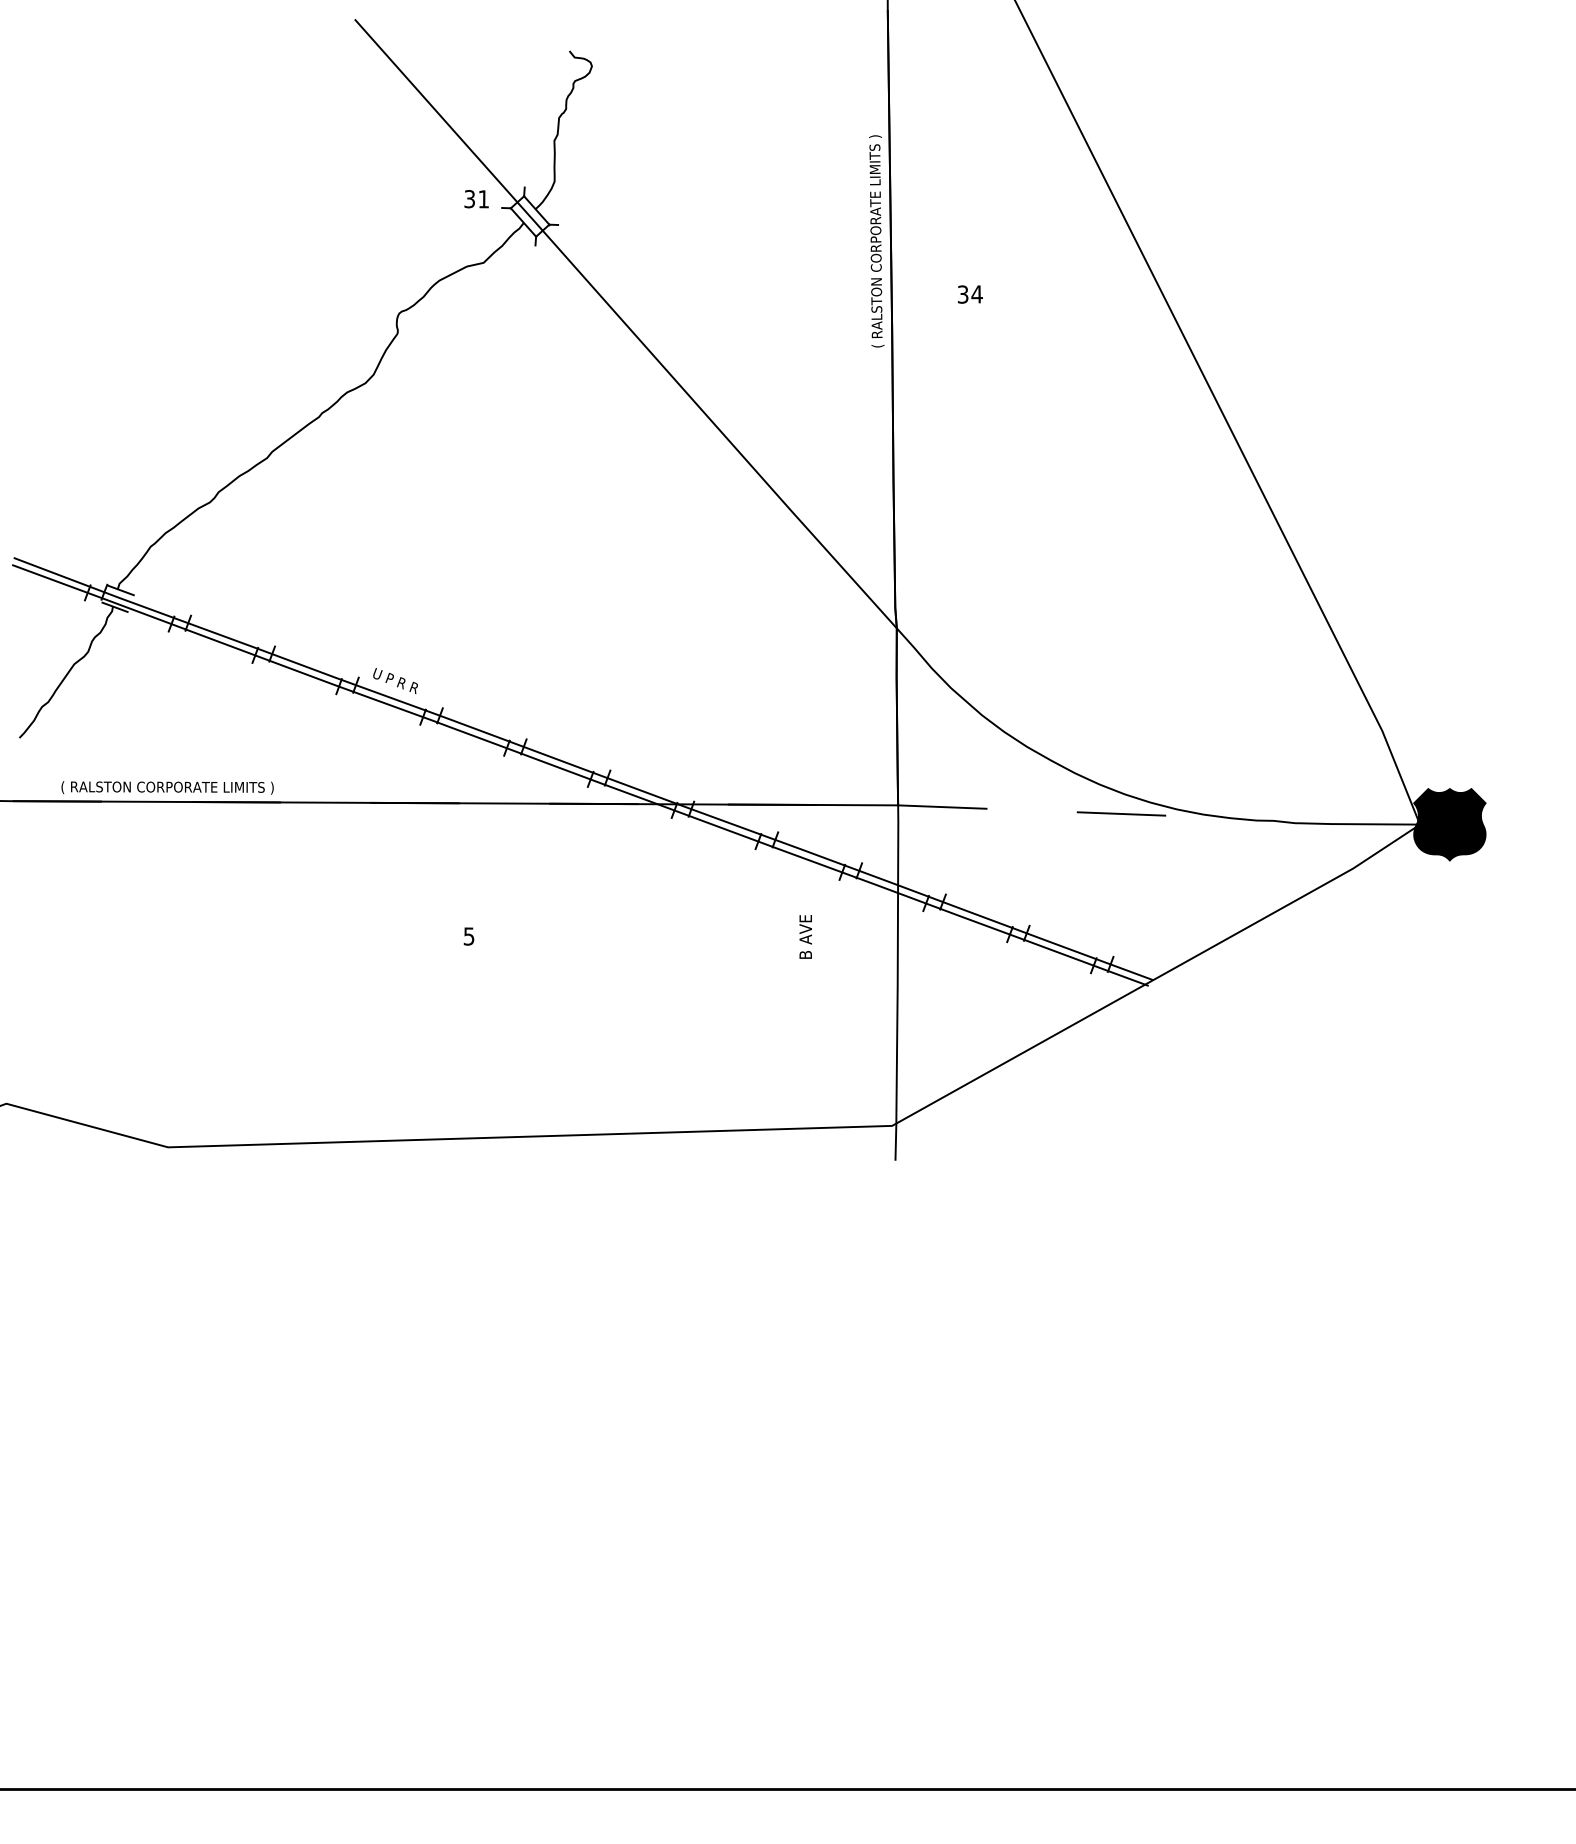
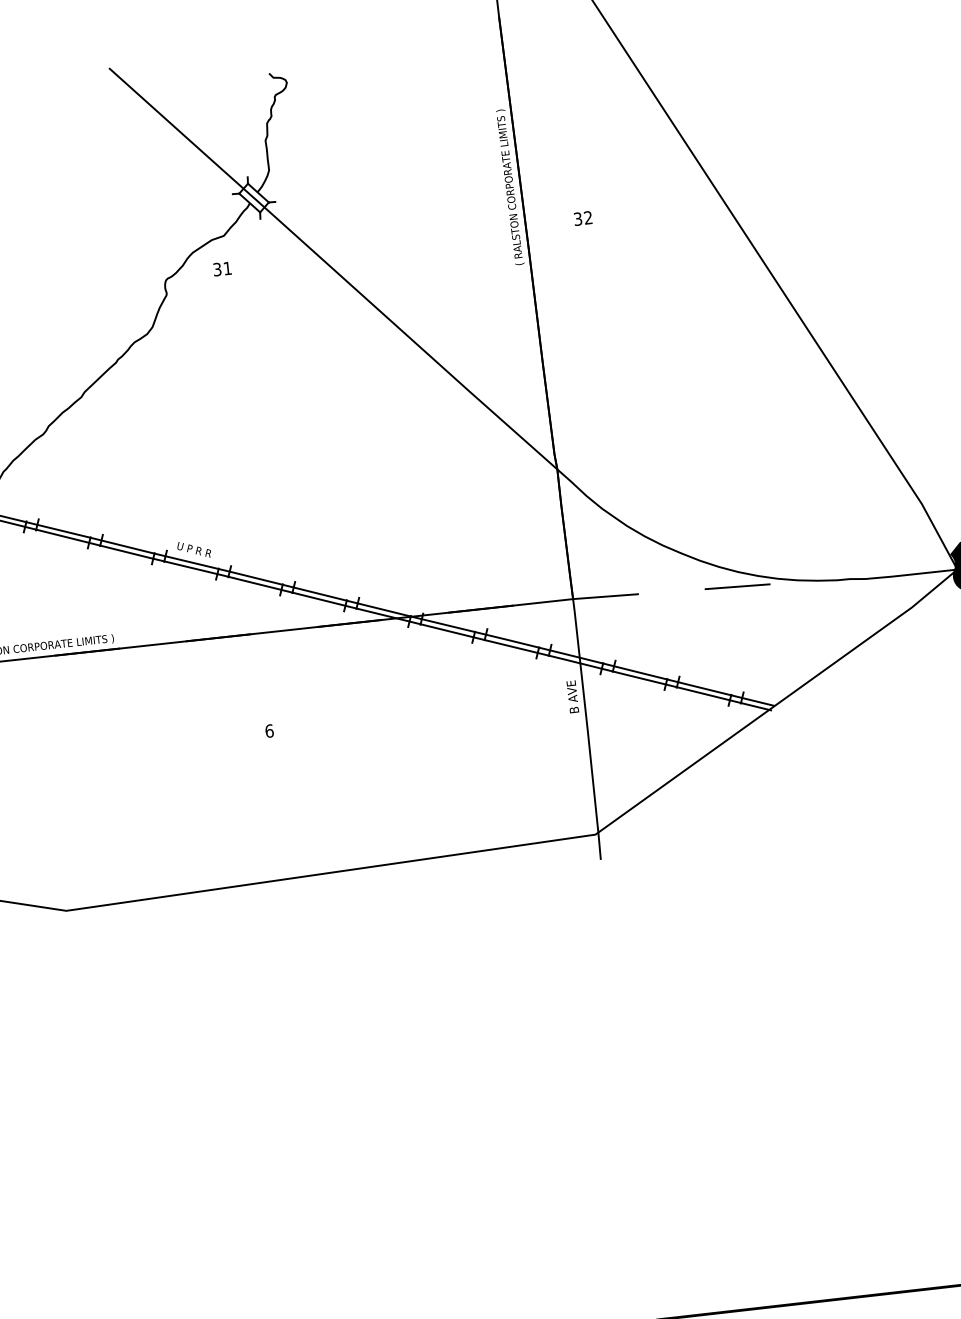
text: (476, 199) -> (222, 269), moved
text: (976, 294) -> (587, 217), 34 -> 32
text: (468, 936) -> (269, 731), 5 -> 6
text: (805, 936) -> (572, 696), moved

